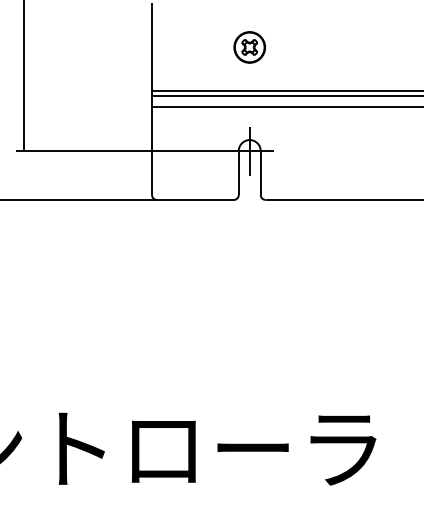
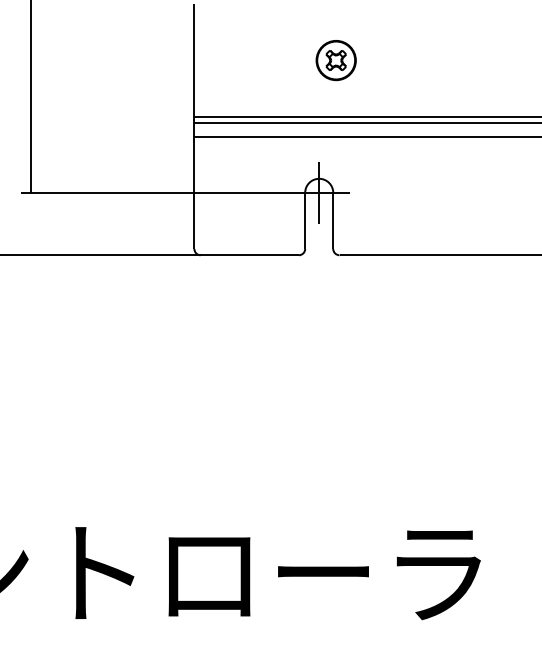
part: (249, 47) -> (335, 60), moved

